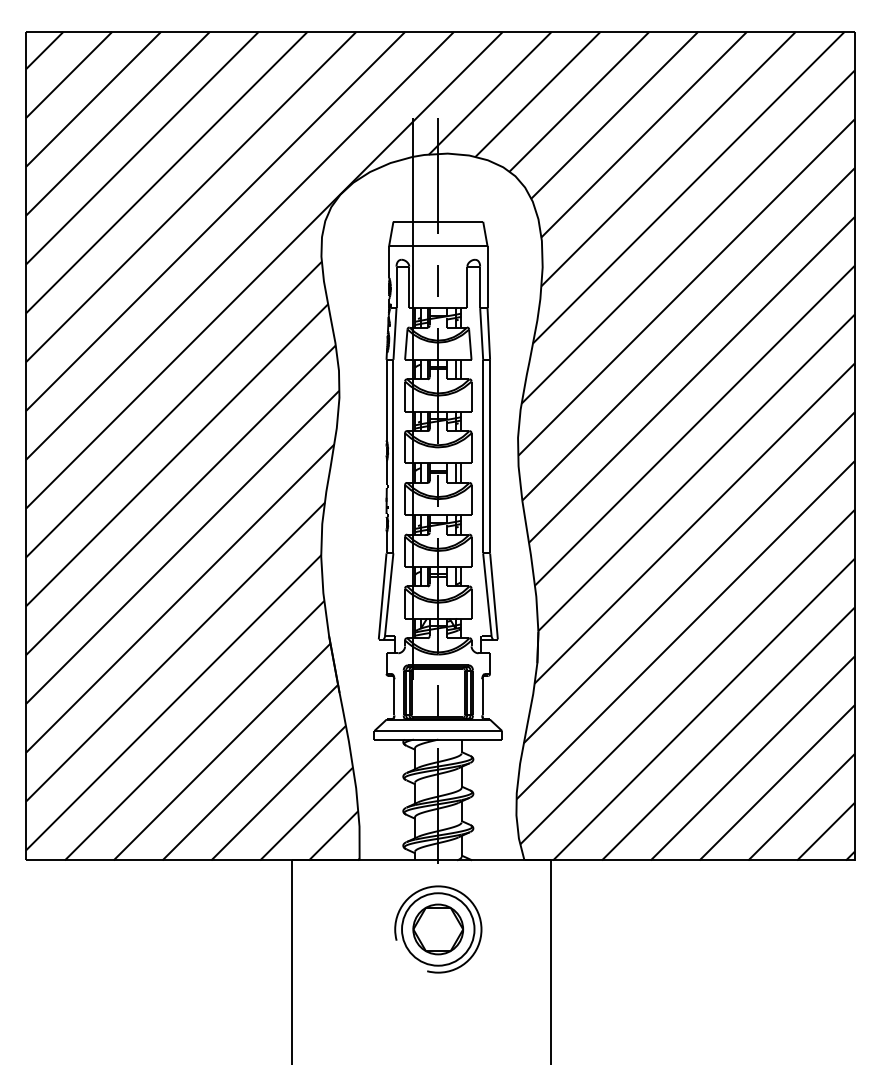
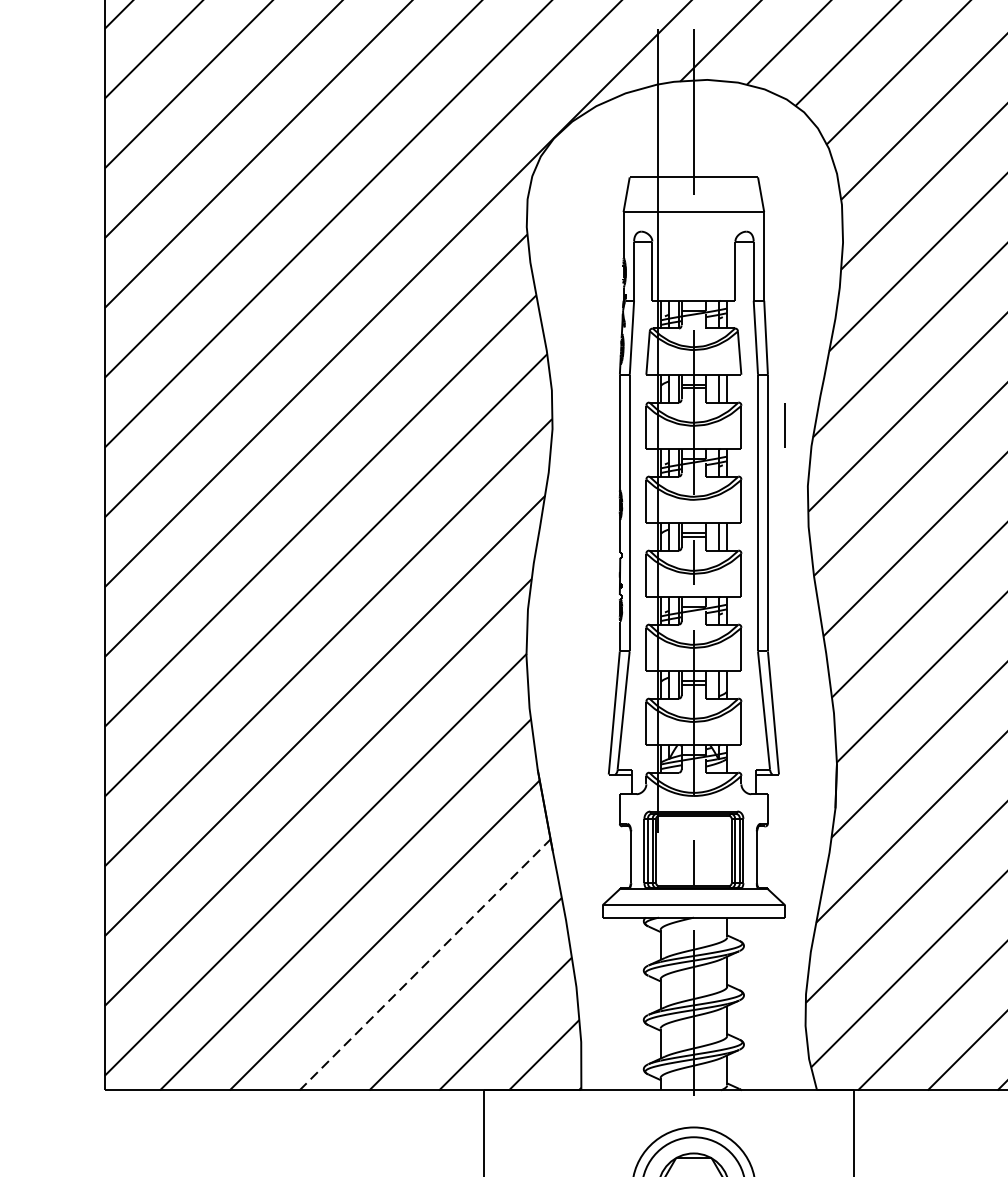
line: (437, 280) -> (784, 424), moved
line: (250, 772) -> (425, 964), solid -> dashed

